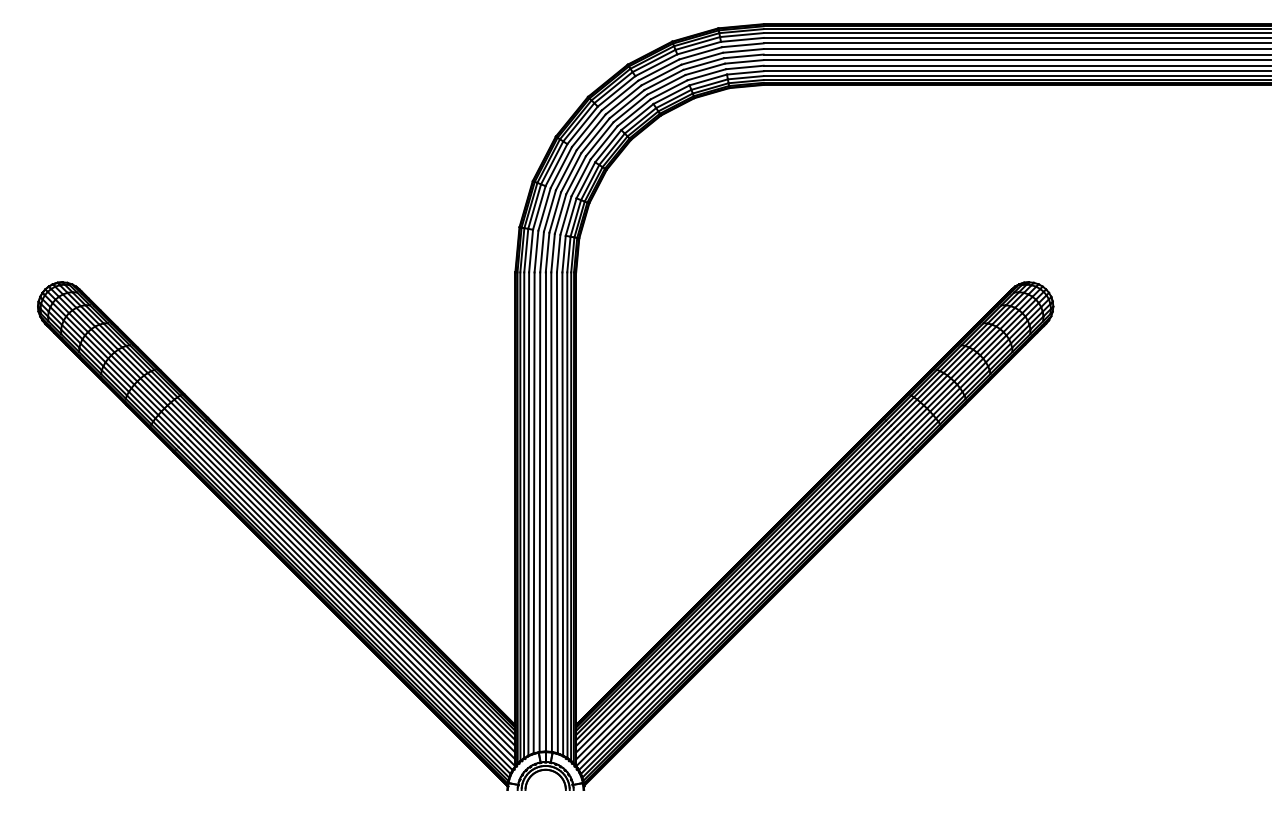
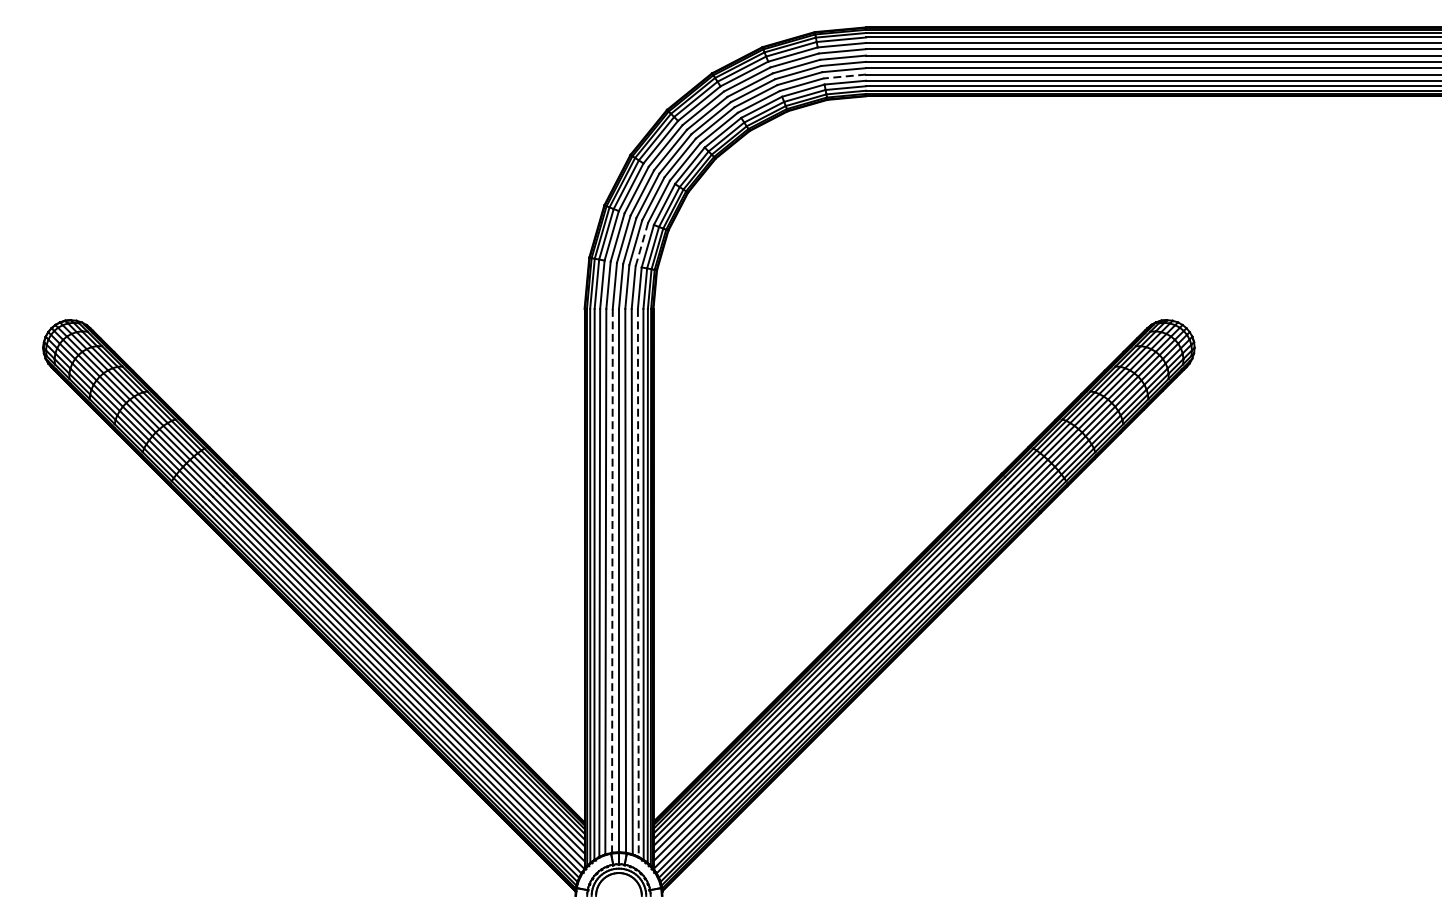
line: (744, 67) -> (844, 76), solid -> dashed
line: (566, 215) -> (642, 244), solid -> dashed
line: (539, 512) -> (611, 581), solid -> dashed
line: (562, 514) -> (638, 583), solid -> dashed

